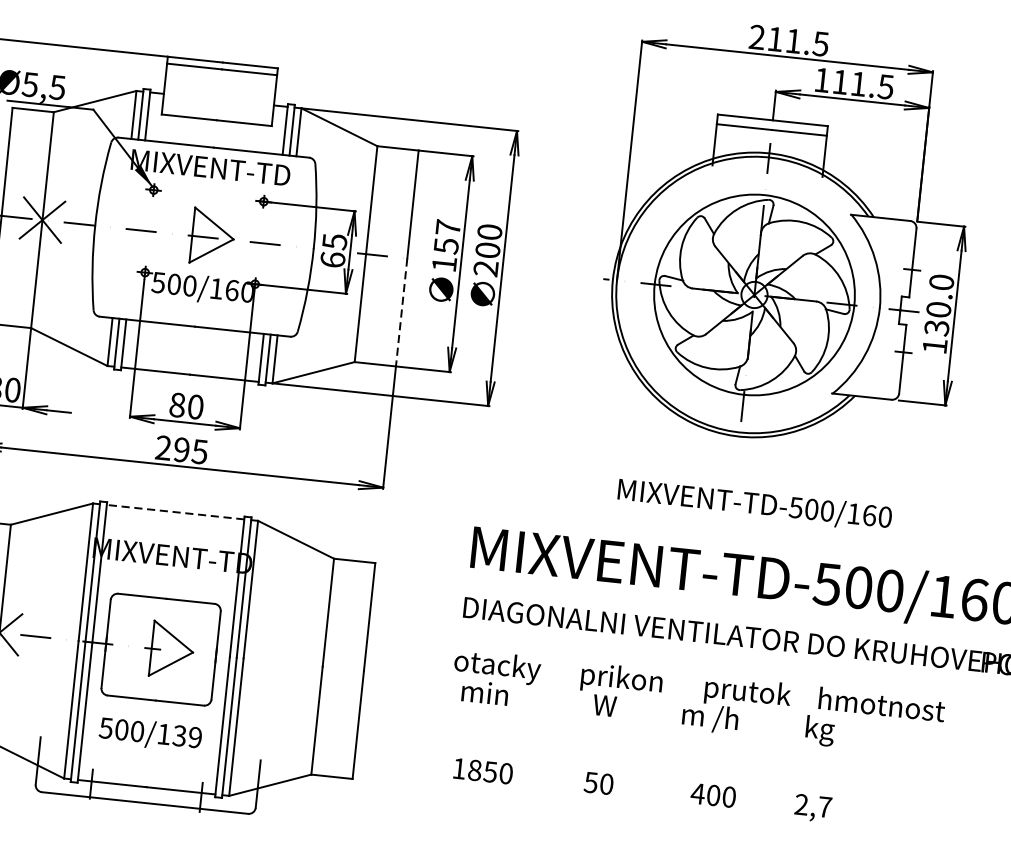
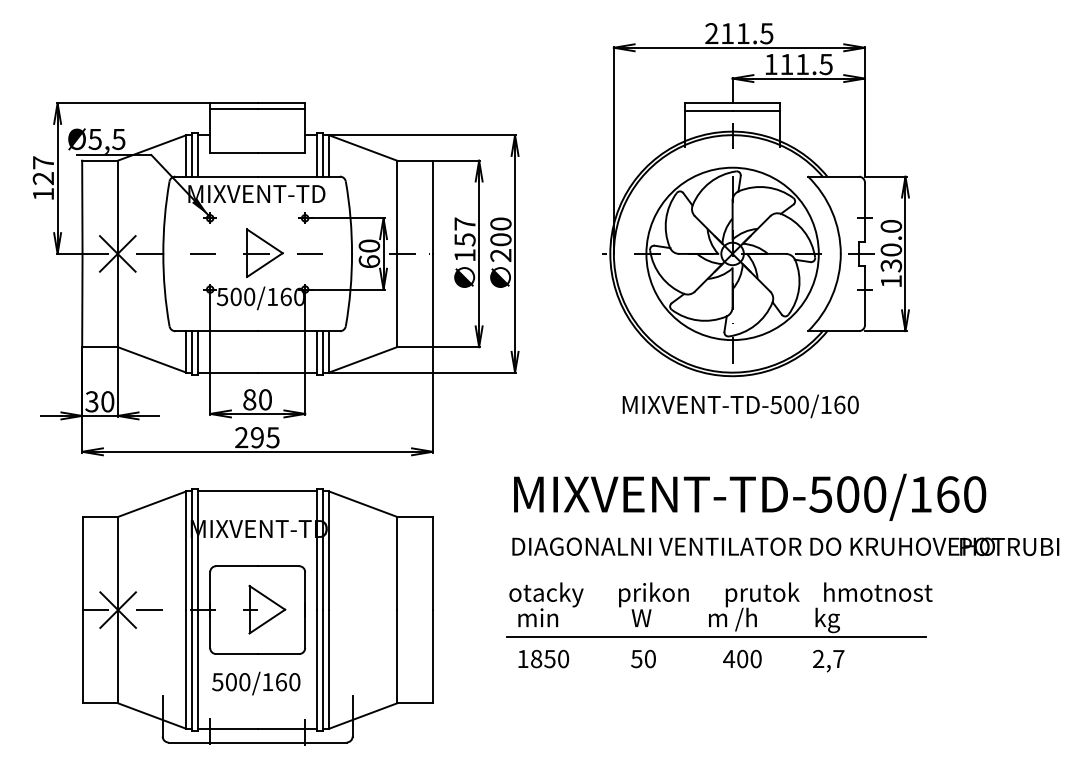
text: (333, 240) -> (368, 245), 65 -> 60
line: (401, 312) -> (432, 300), dashed -> solid
text: (754, 505) -> (740, 406), moved
line: (175, 512) -> (257, 491), dashed -> solid
text: (186, 737) -> (287, 682), 500/139 -> 500/160
line: (689, 737) -> (716, 637), added
text: (642, 789) -> (681, 660), moved

